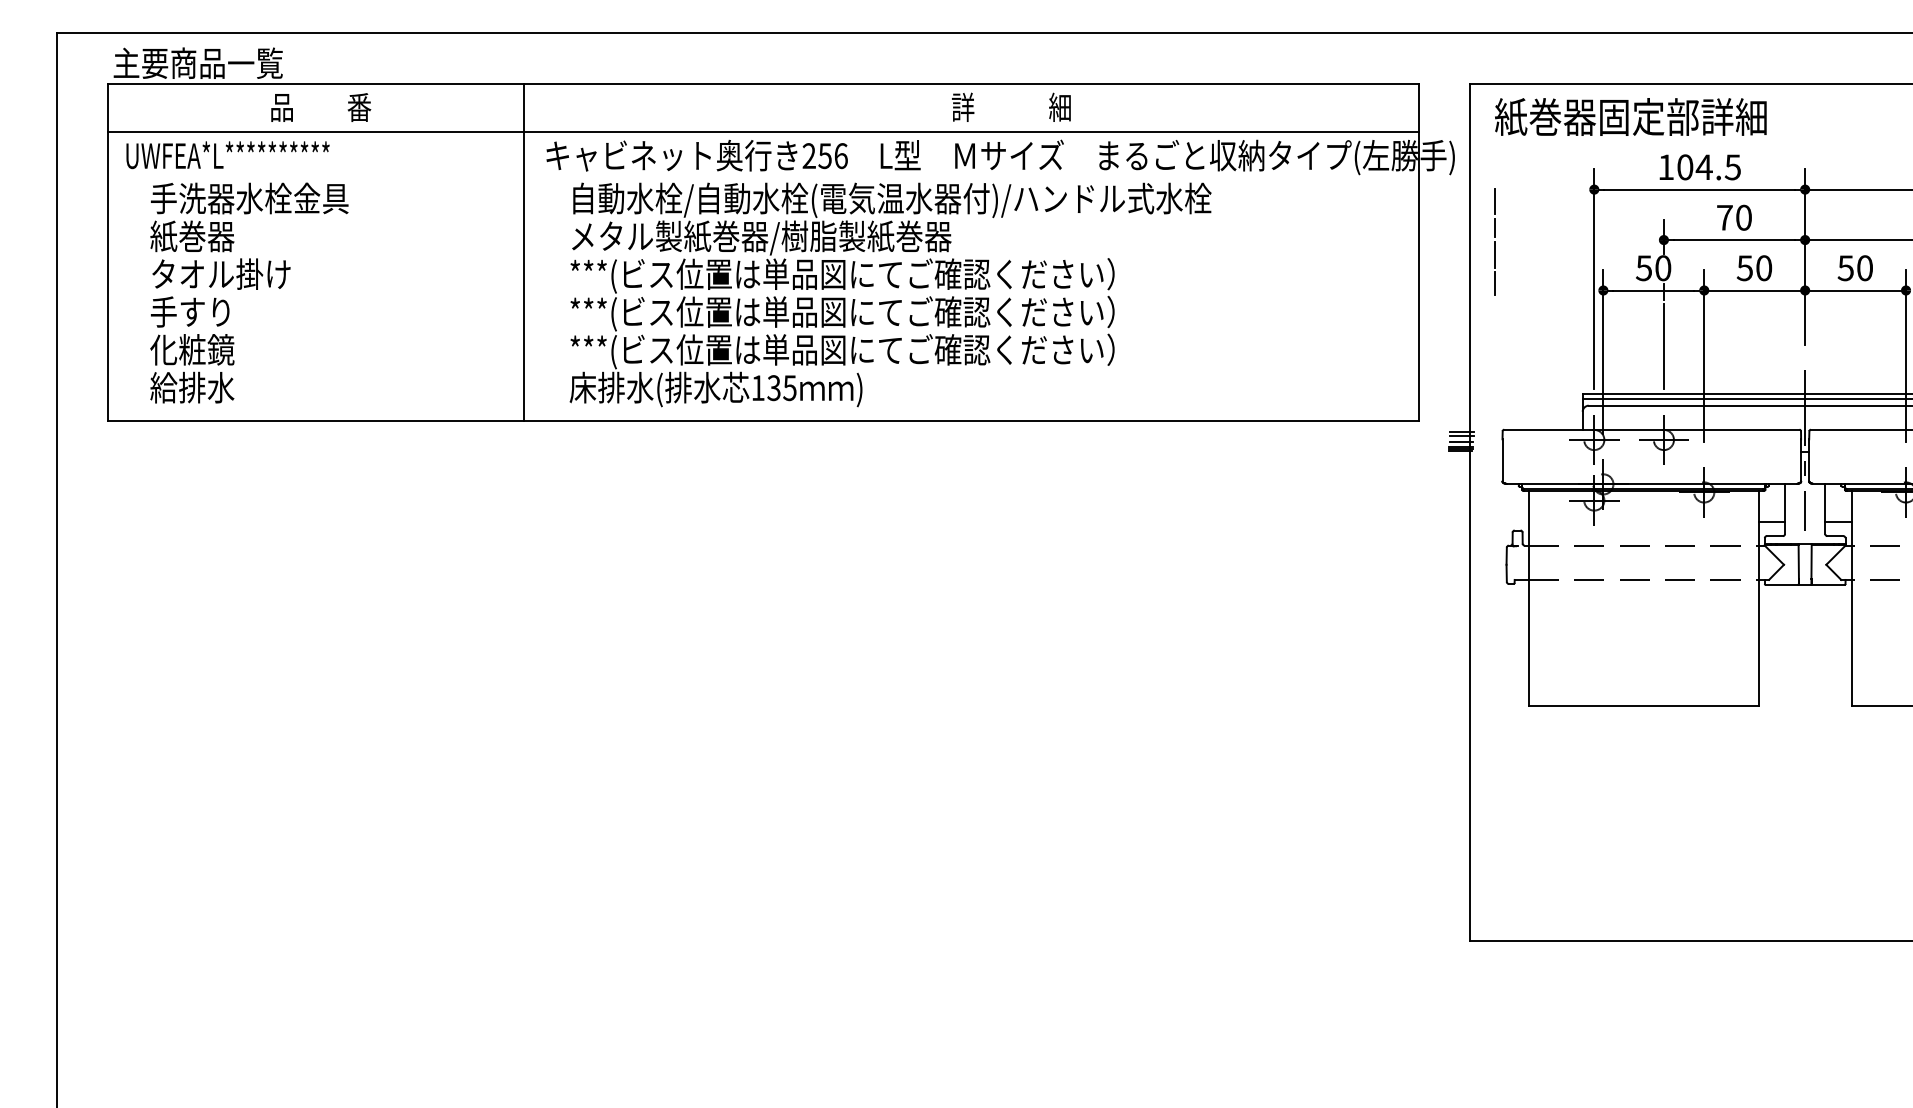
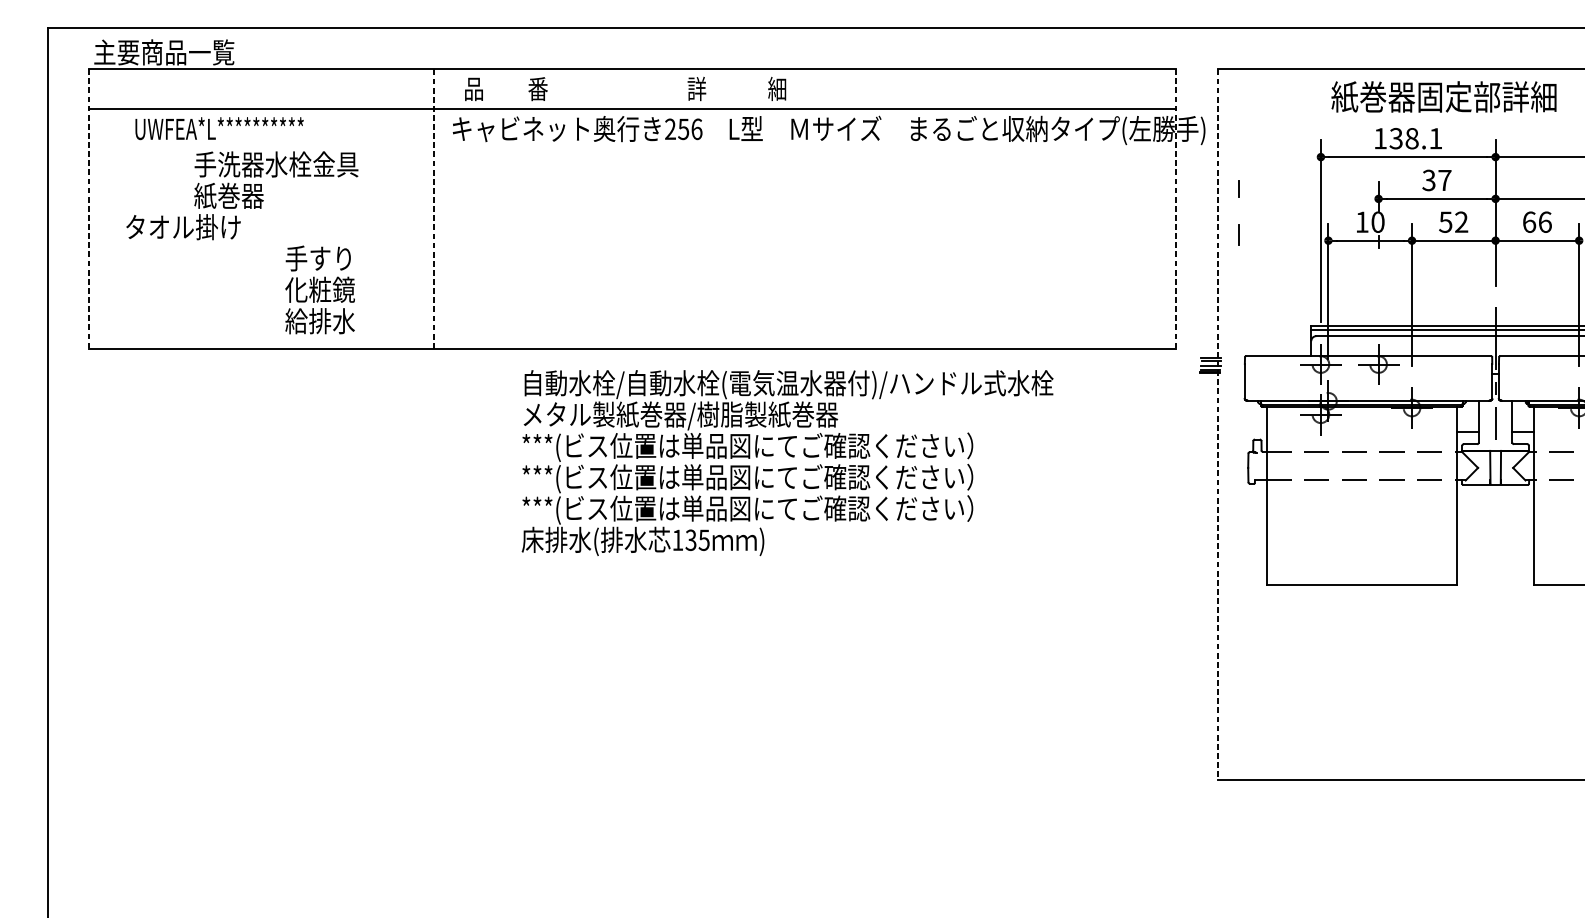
text: (1011, 106) -> (736, 88), moved
text: (321, 107) -> (506, 89), moved
text: (1630, 116) -> (1443, 96), moved
text: (227, 155) -> (219, 128), moved
text: (1708, 167) -> (1415, 138), 104.5 -> 138.1
line: (1495, 201) -> (1239, 166), removed
text: (249, 217) -> (276, 180), moved
text: (1733, 217) -> (1436, 180), 70 -> 37
line: (107, 252) -> (89, 209), solid -> dashed
line: (523, 252) -> (433, 209), solid -> dashed
line: (1419, 252) -> (1176, 209), solid -> dashed
line: (1495, 254) -> (1239, 210), removed
text: (1643, 268) -> (1361, 222), 50 -> 10
text: (1764, 268) -> (1461, 222), 50 -> 52
text: (1855, 268) -> (1537, 222), 50 -> 66
text: (890, 294) -> (787, 462), moved
line: (1663, 346) -> (1378, 287), removed
text: (192, 349) -> (320, 289), moved
line: (1469, 512) -> (1217, 424), solid -> dashed

